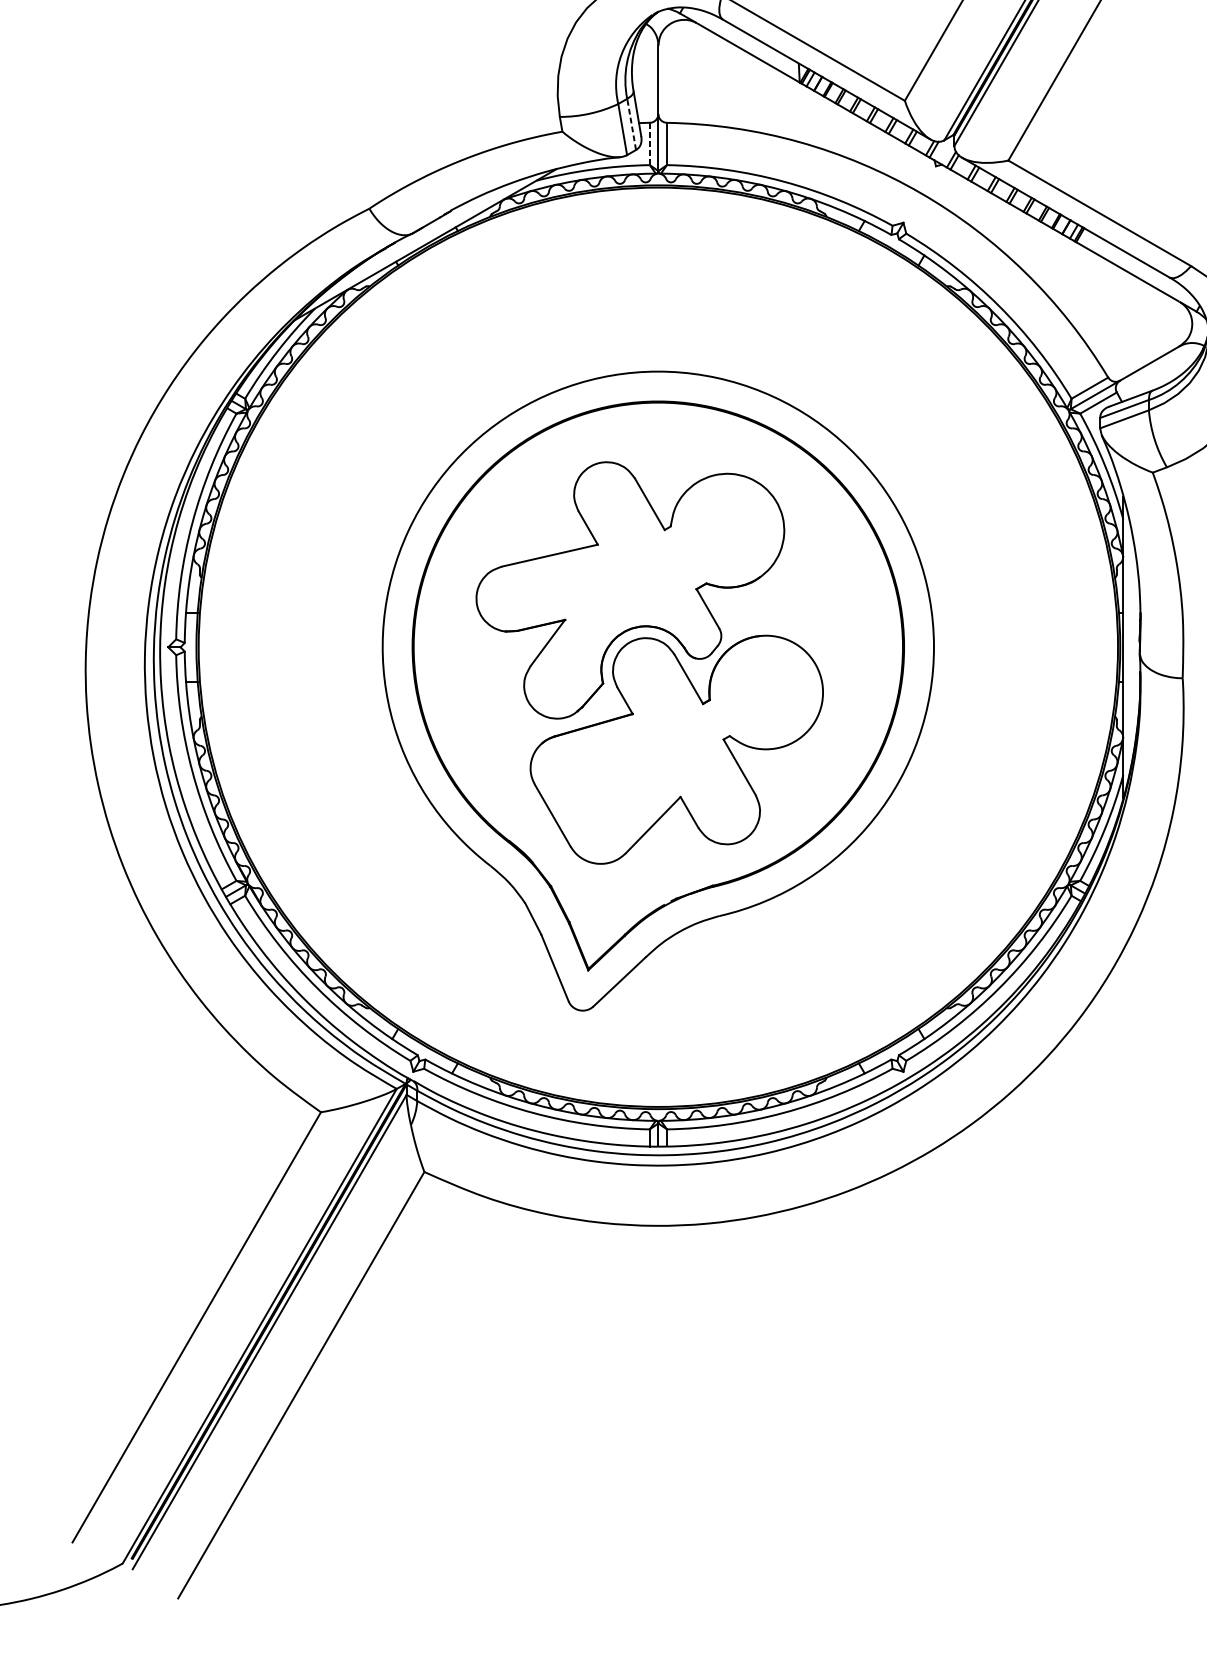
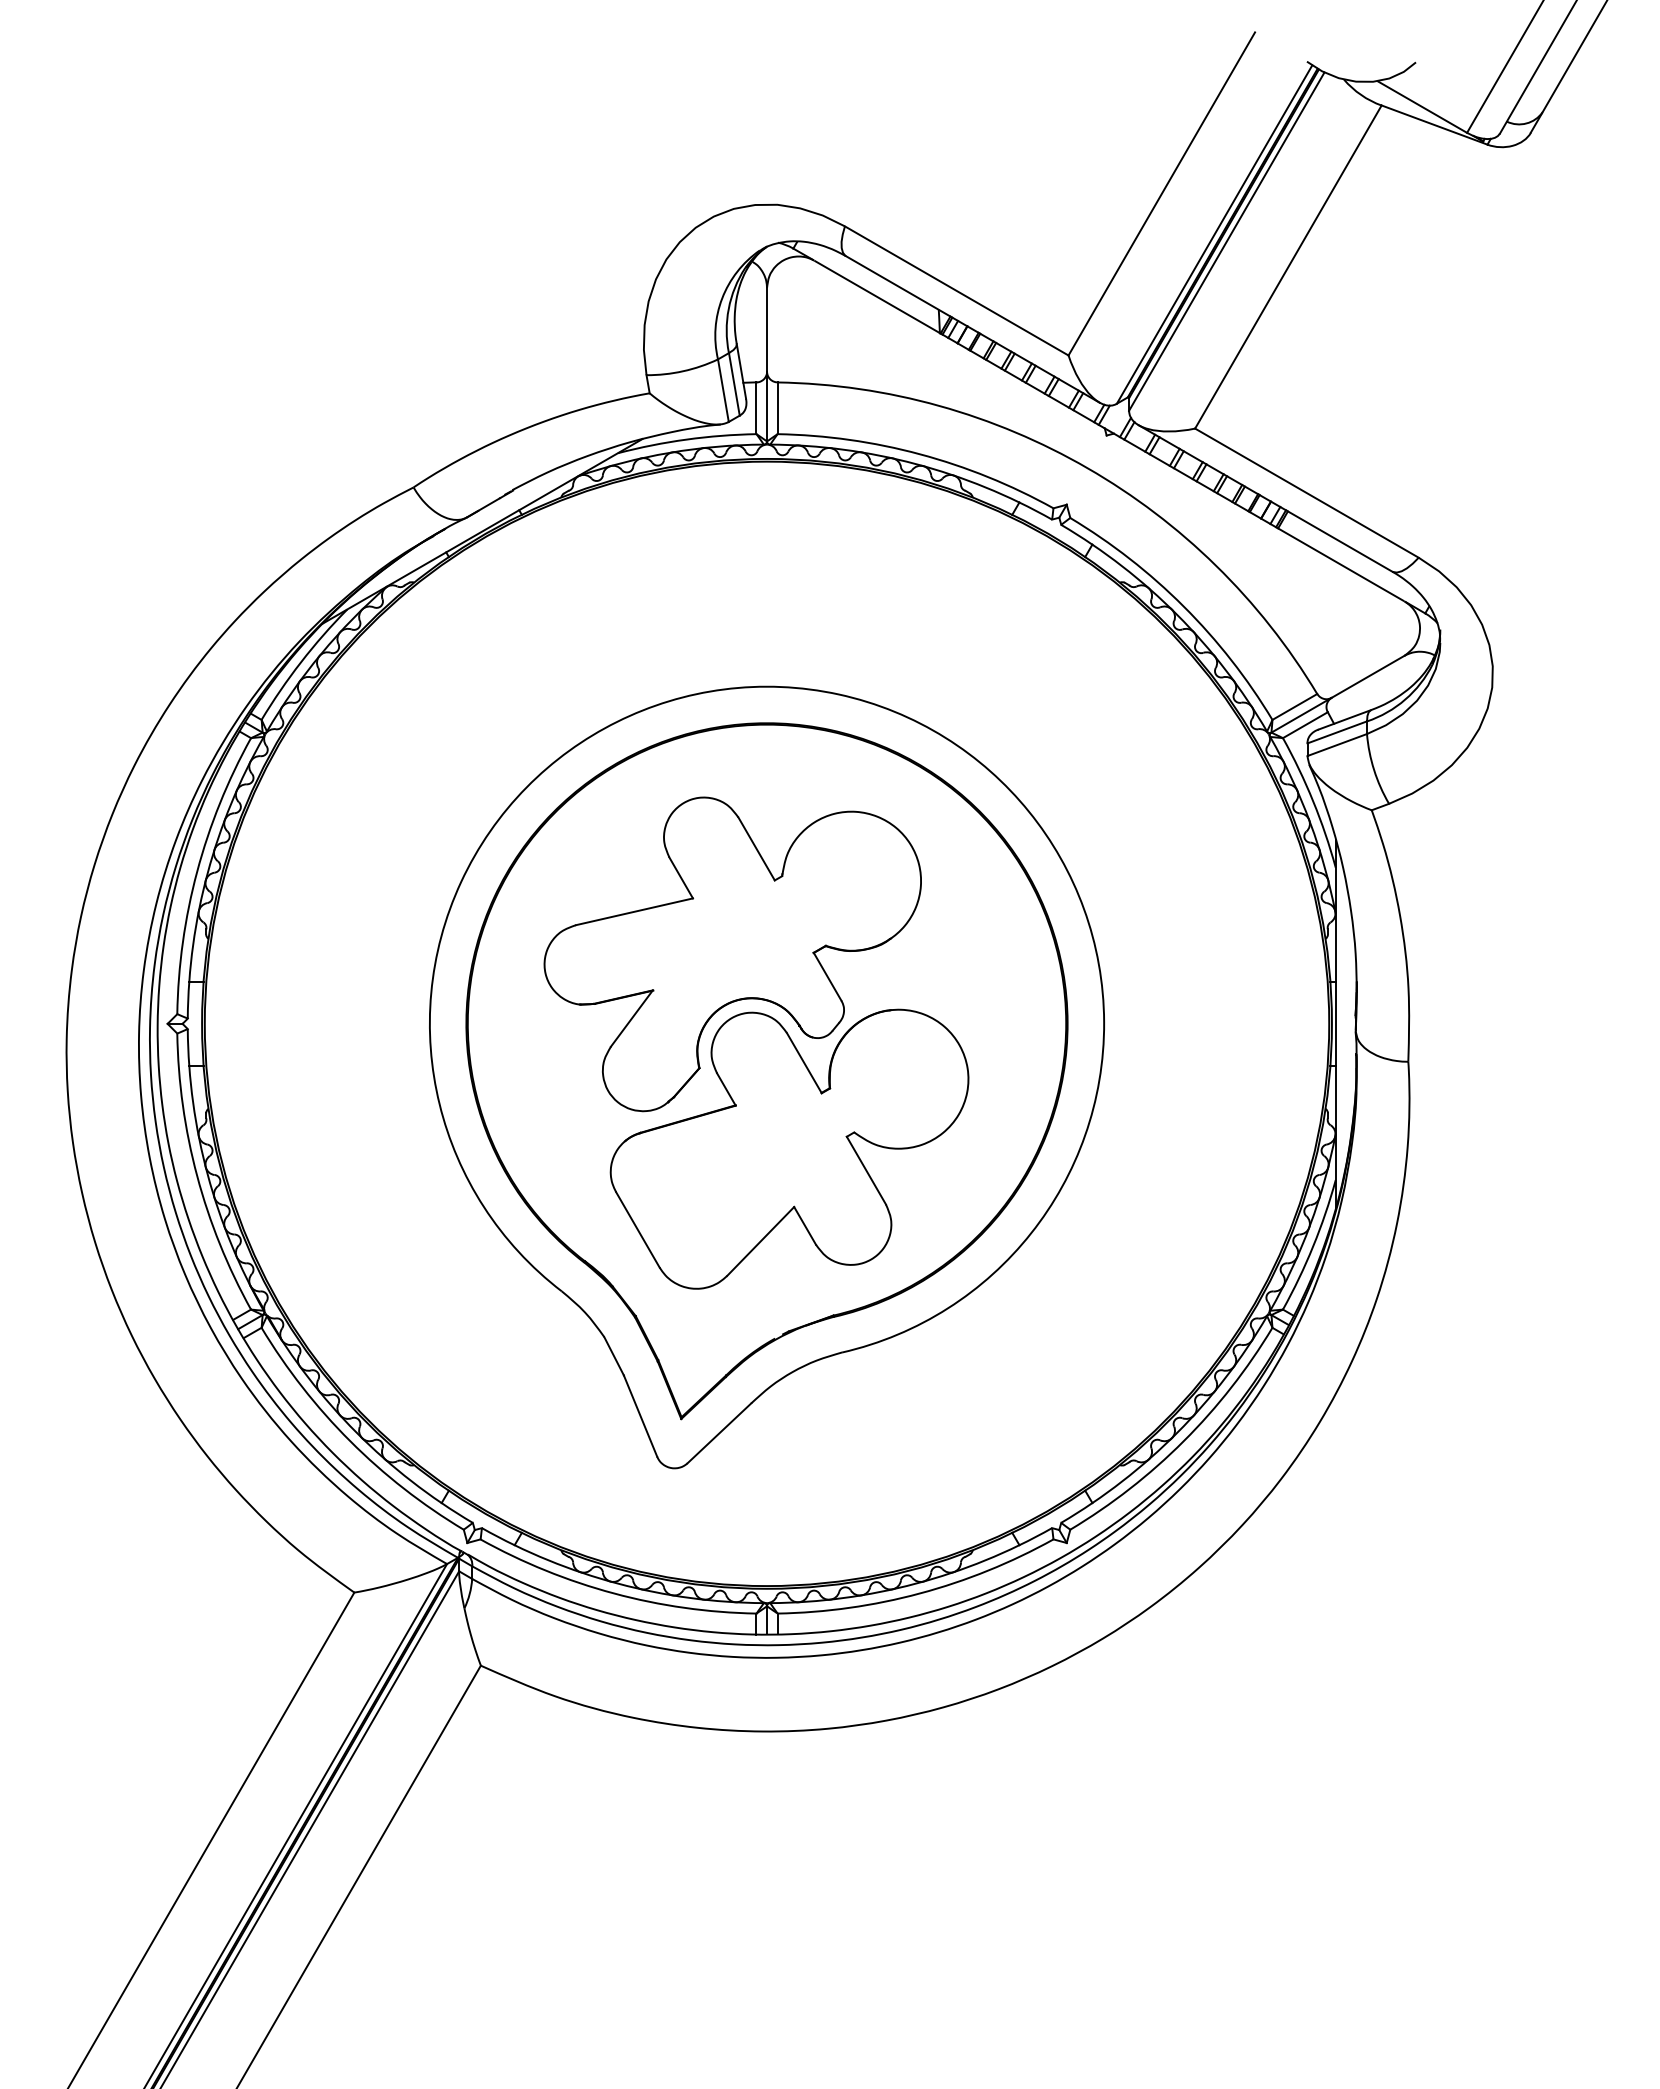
line: (631, 124) -> (734, 384), dashed -> solid
line: (649, 144) -> (756, 408), dashed -> solid

